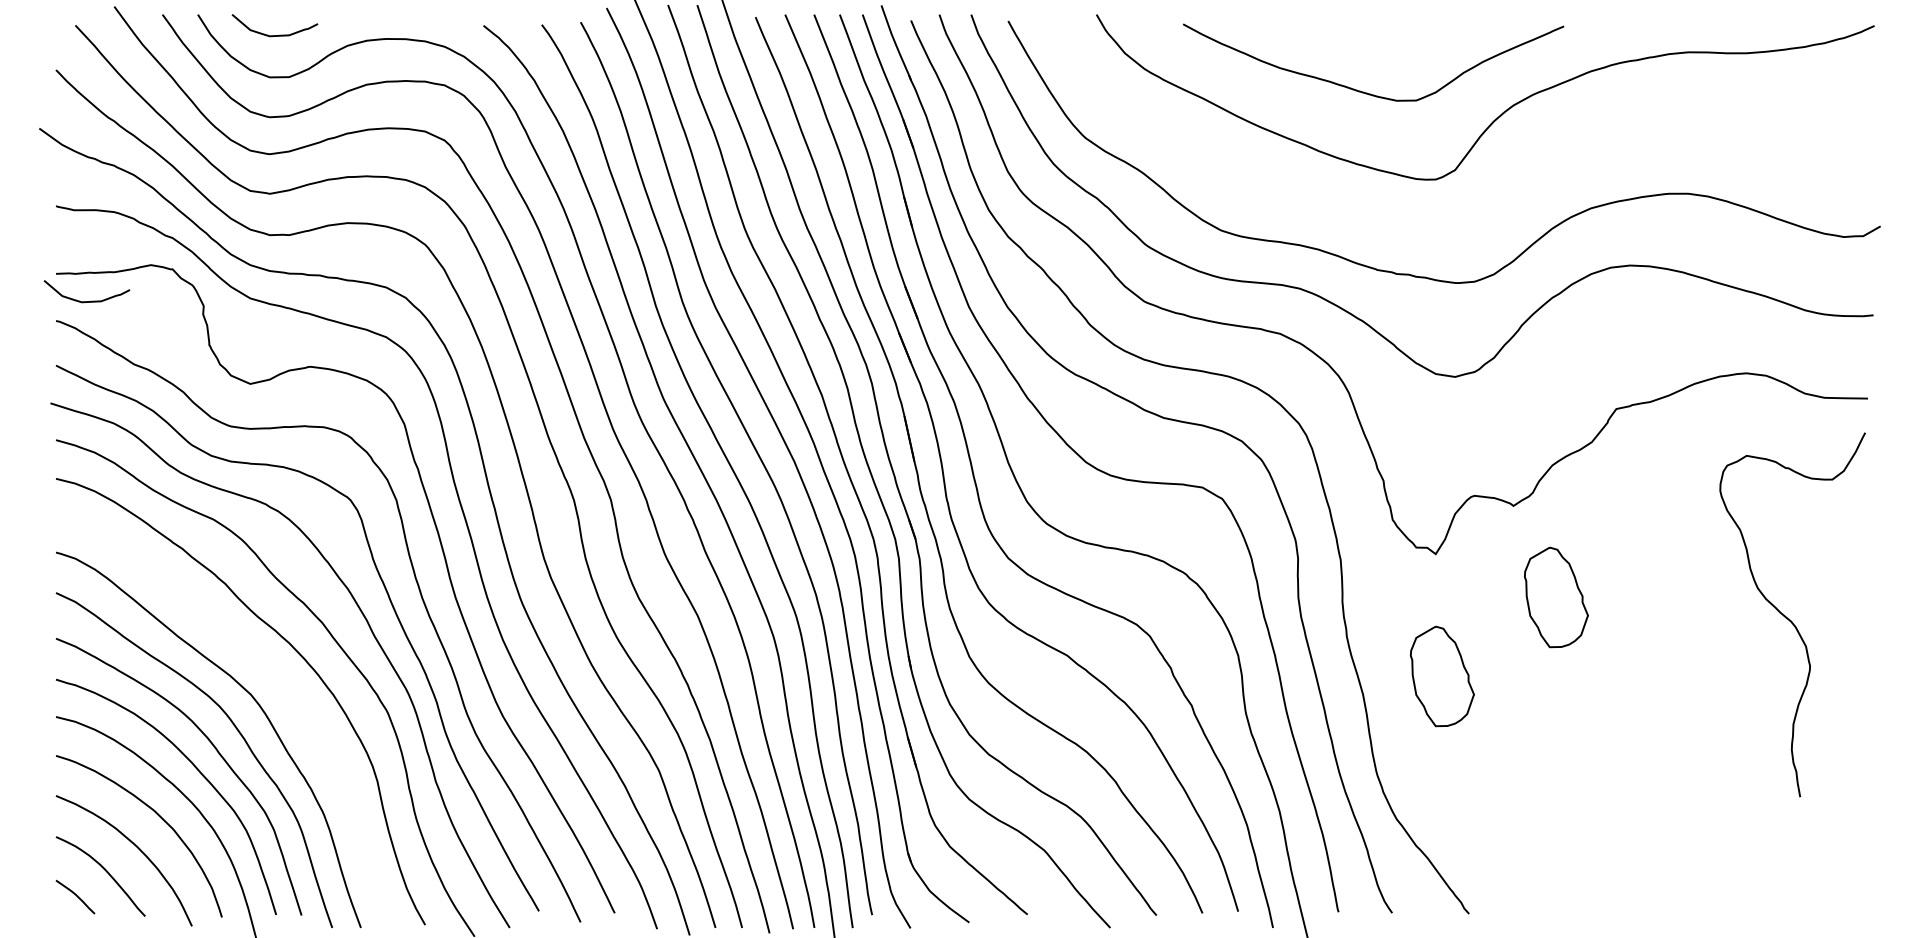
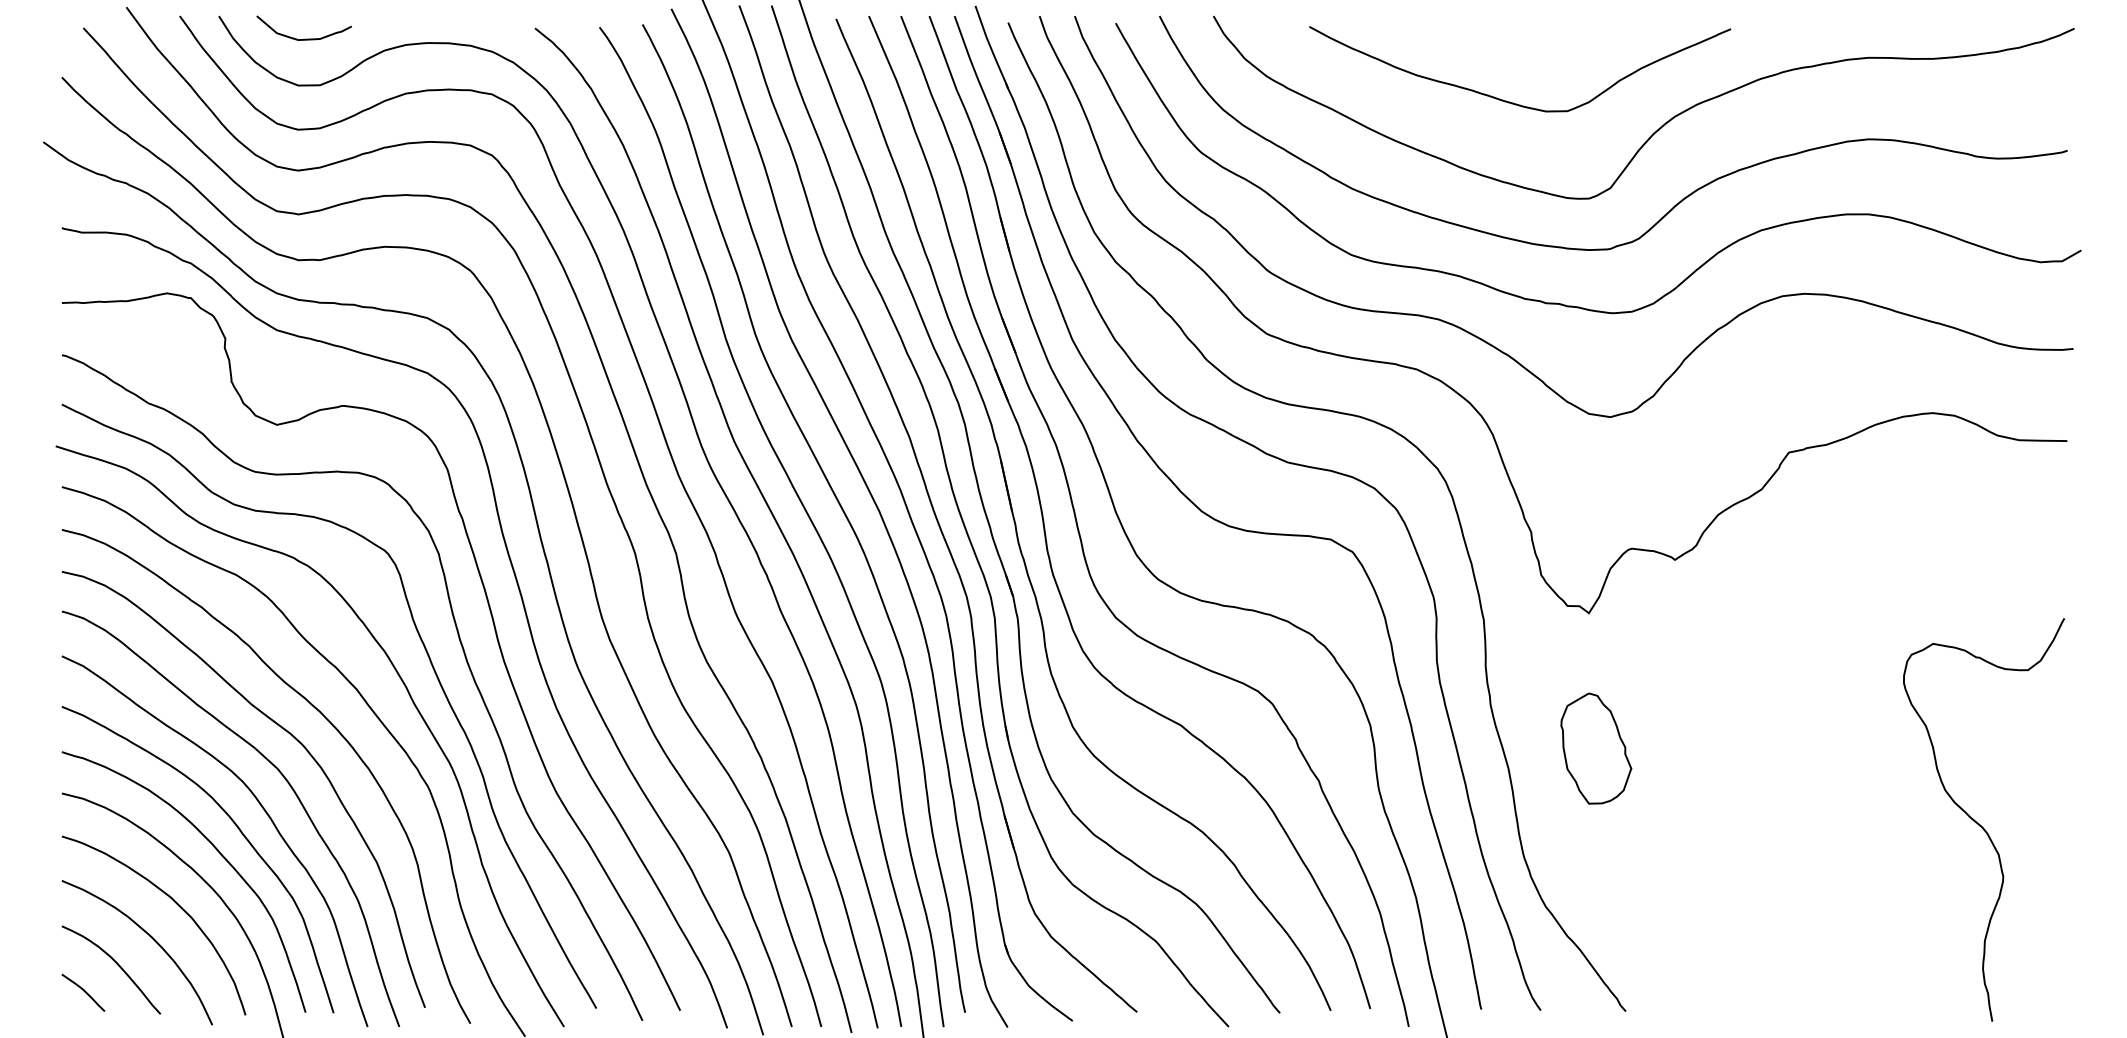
curve: (1516, 182) -> (1678, 201), added
curve: (86, 301) -> (95, 333), removed
part: (1556, 597) -> (1722, 661), removed
curve: (1790, 619) -> (1981, 825), moved
curve: (258, 661) -> (285, 732), added

